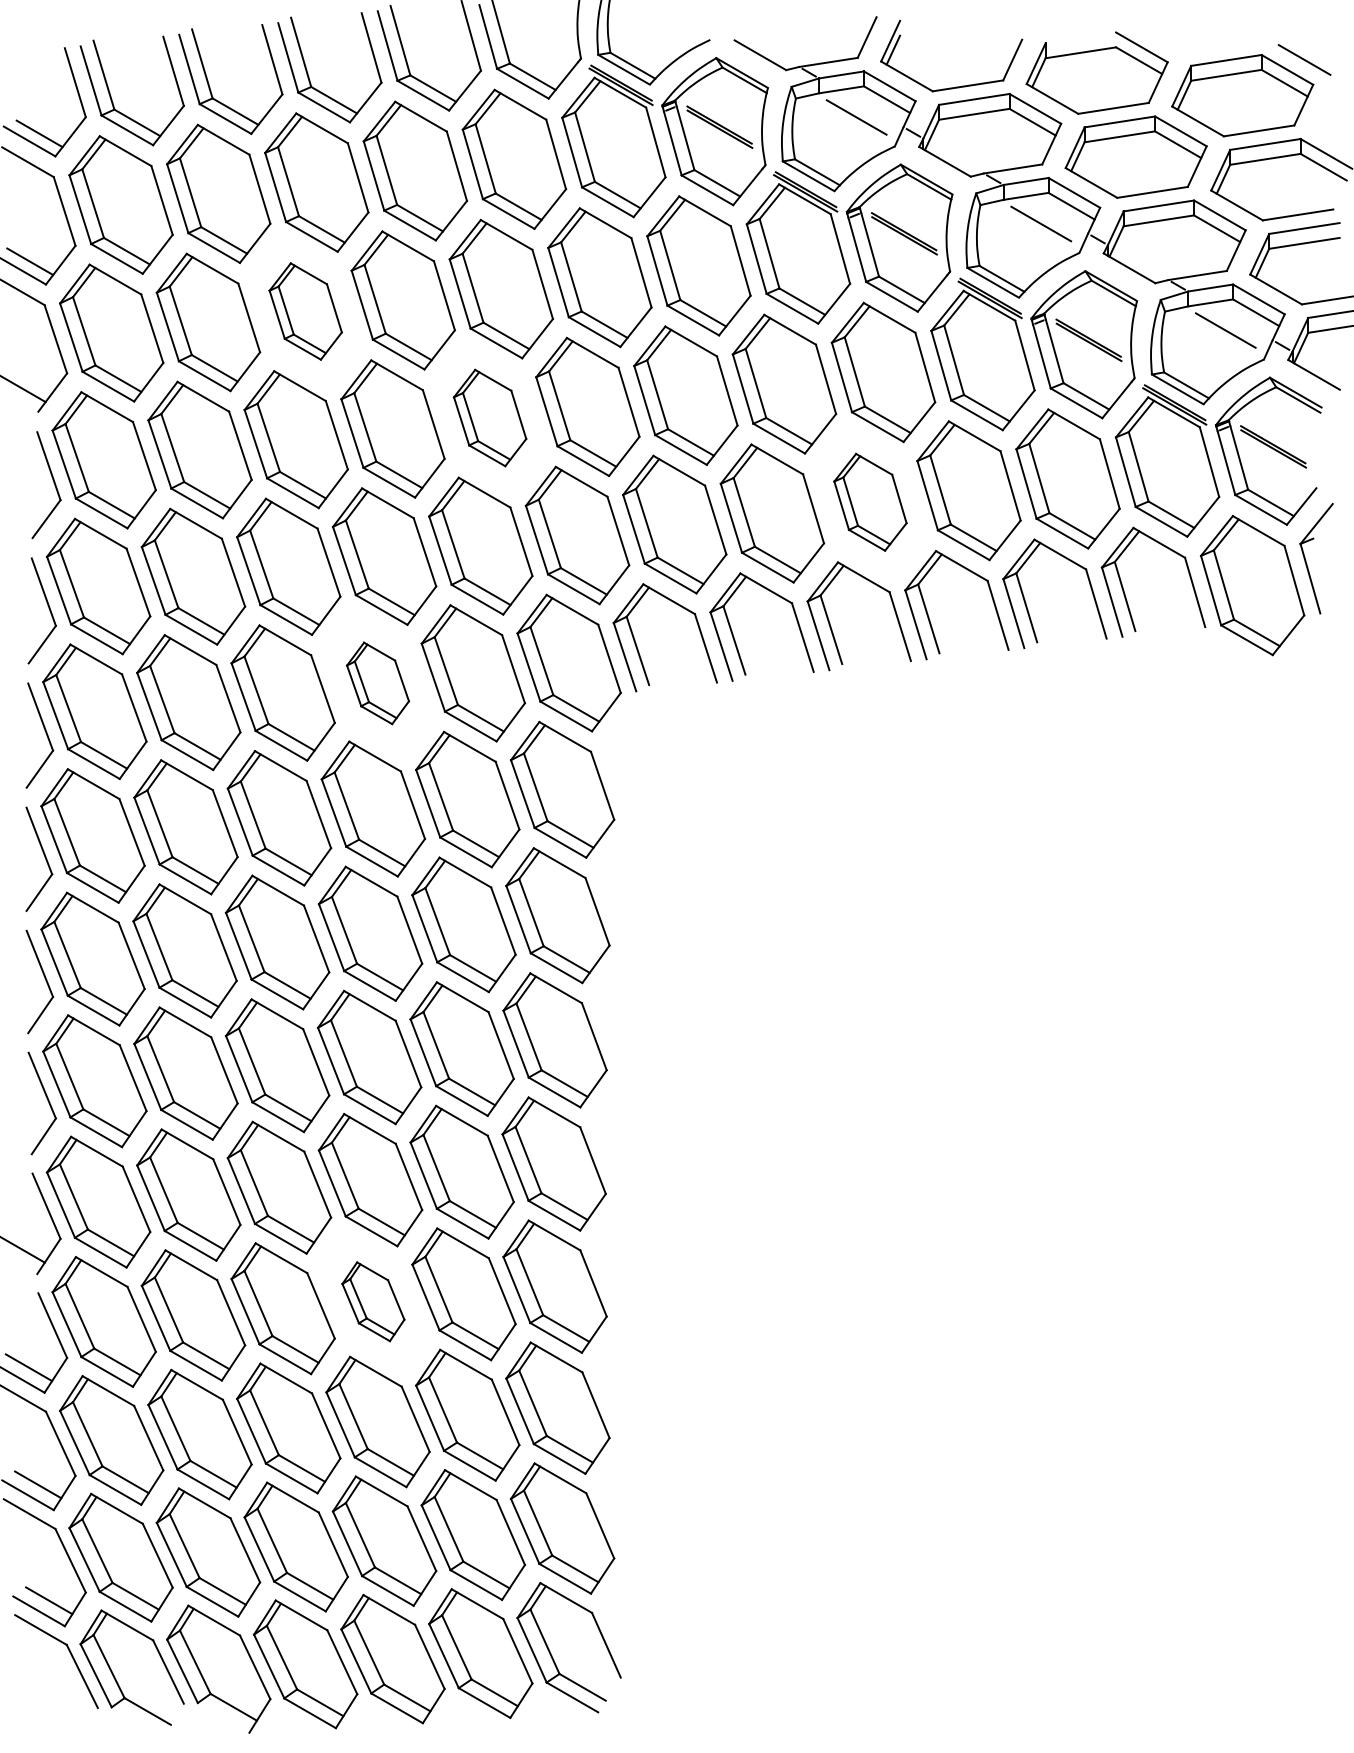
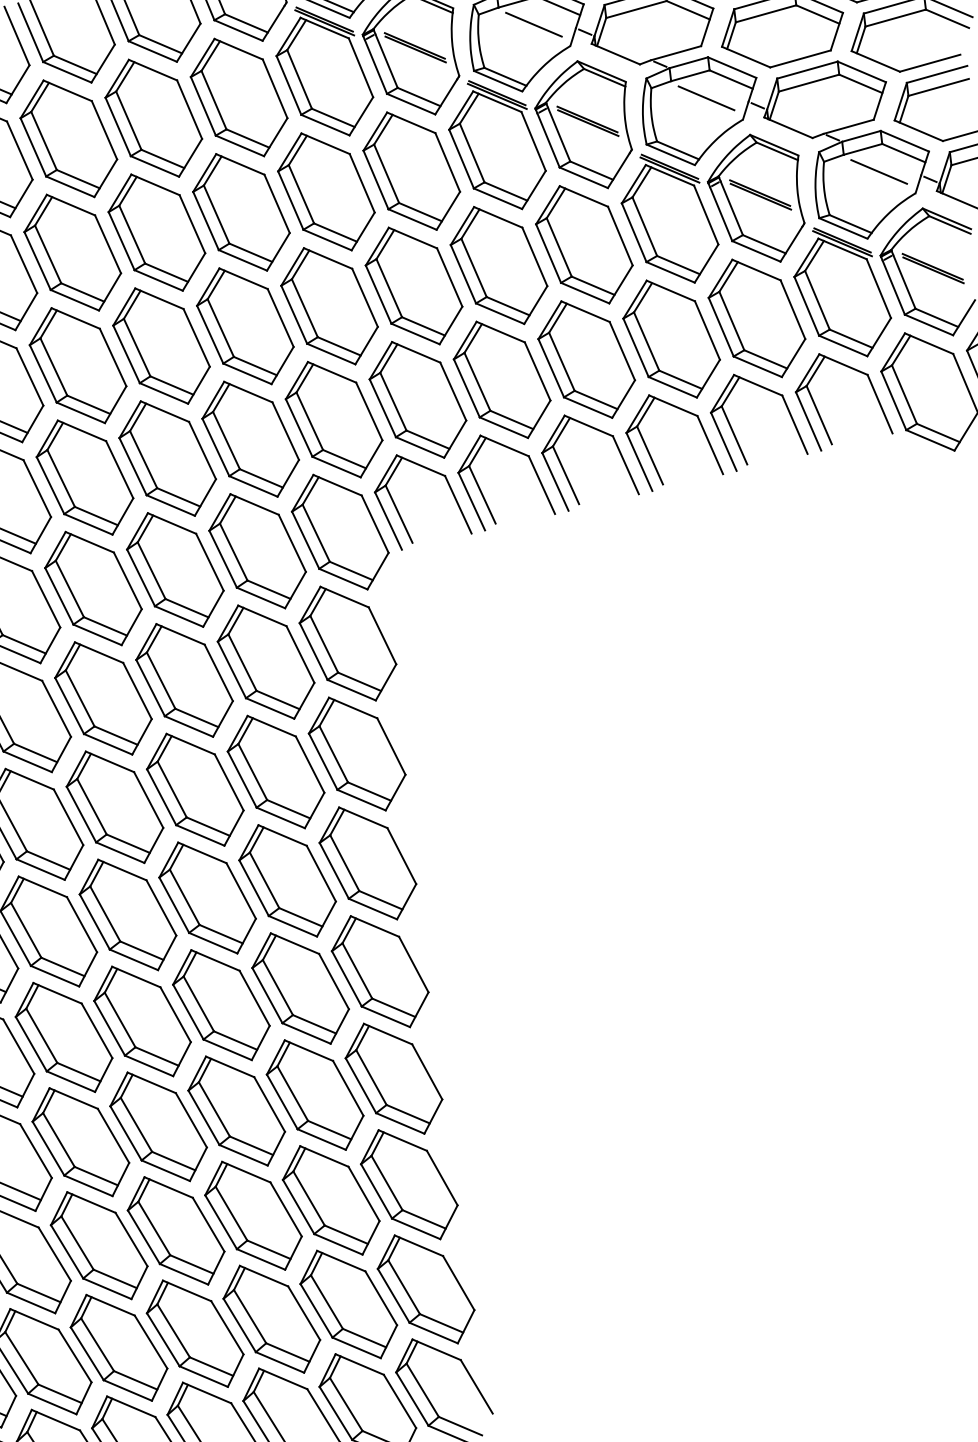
part: (305, 311) -> (72, 252), size x1.43
part: (489, 417) -> (244, 325), size x1.43
part: (870, 502) -> (586, 359), size x1.43
part: (377, 683) -> (174, 570), size x1.67
part: (373, 1301) -> (236, 1110), size x1.67

